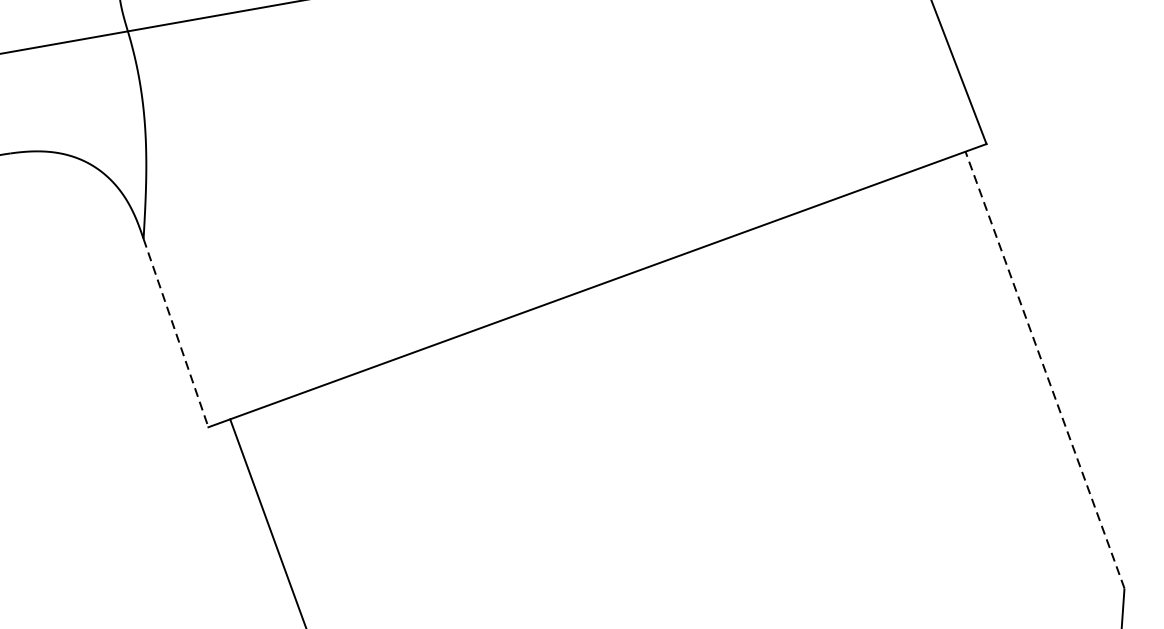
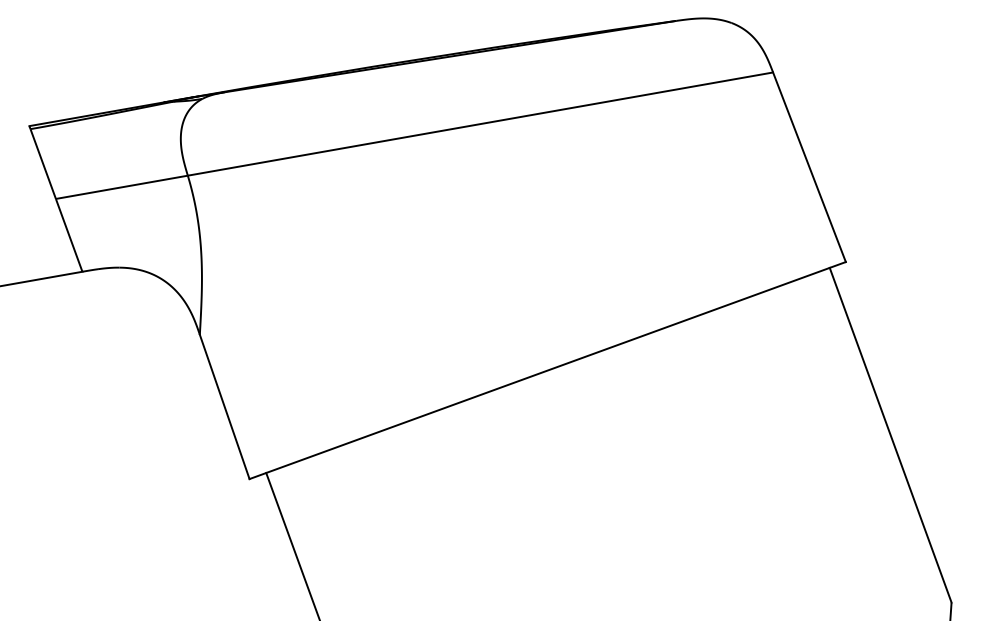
line: (175, 333) -> (224, 407), dashed -> solid
line: (1044, 369) -> (890, 434), dashed -> solid

